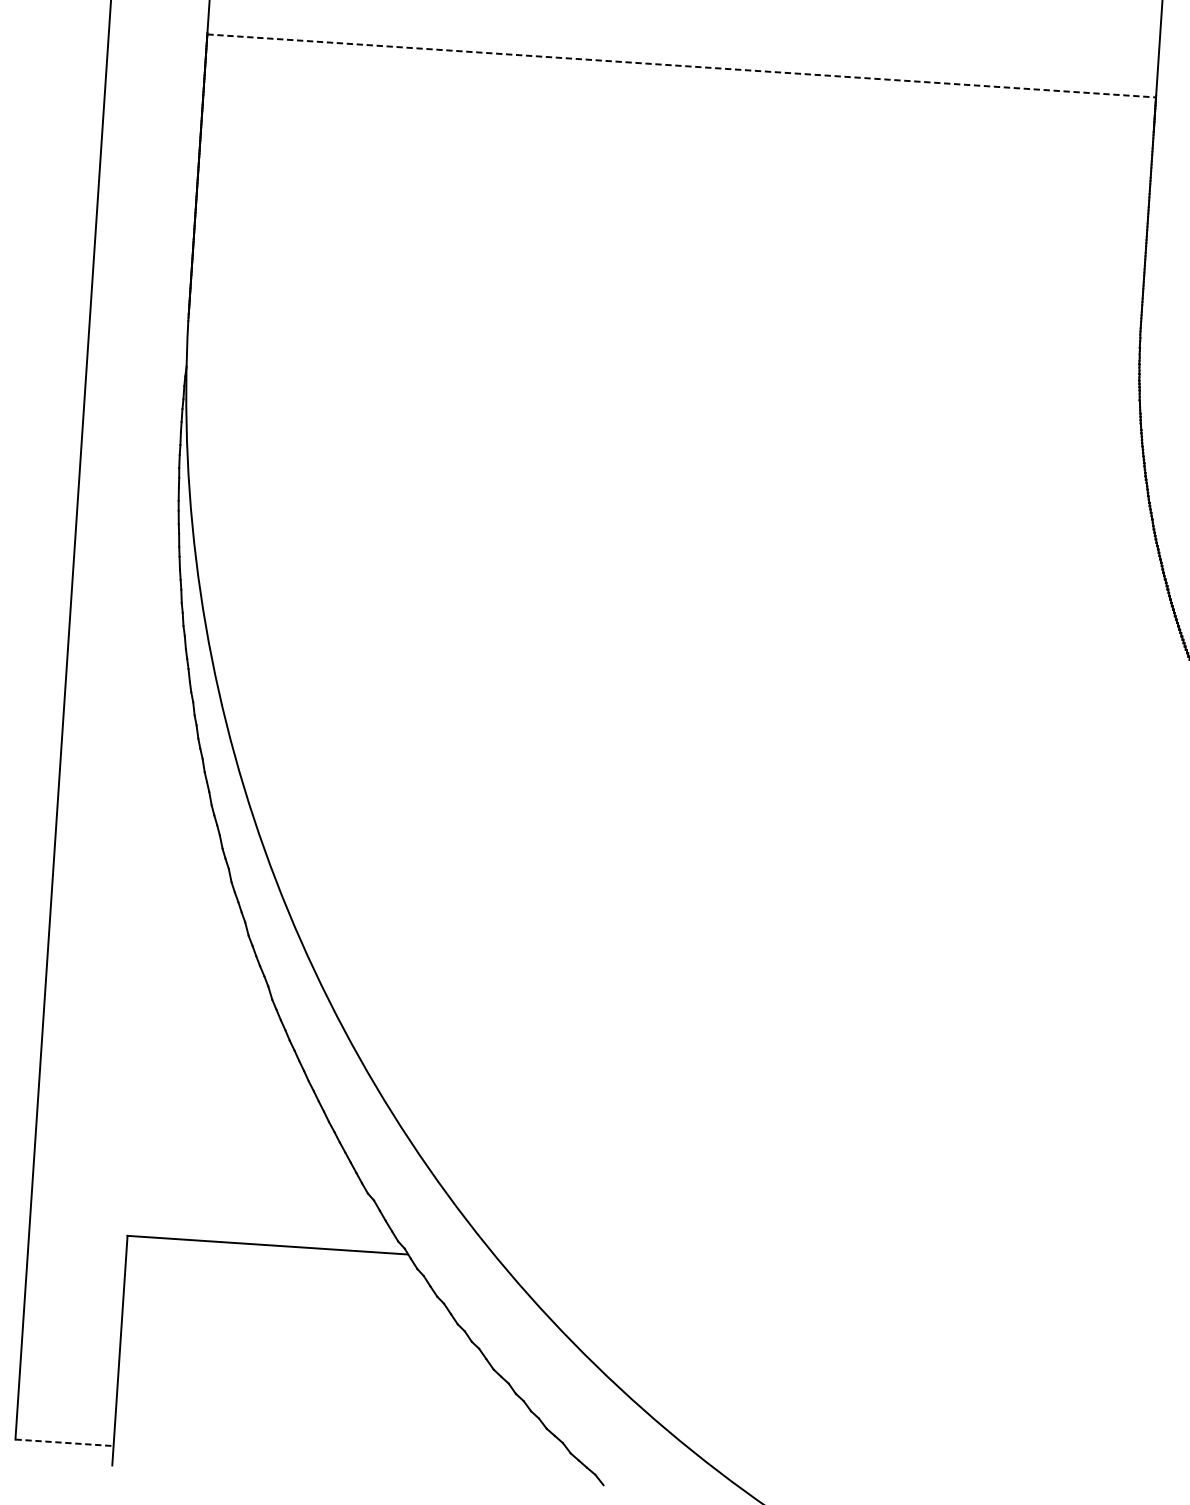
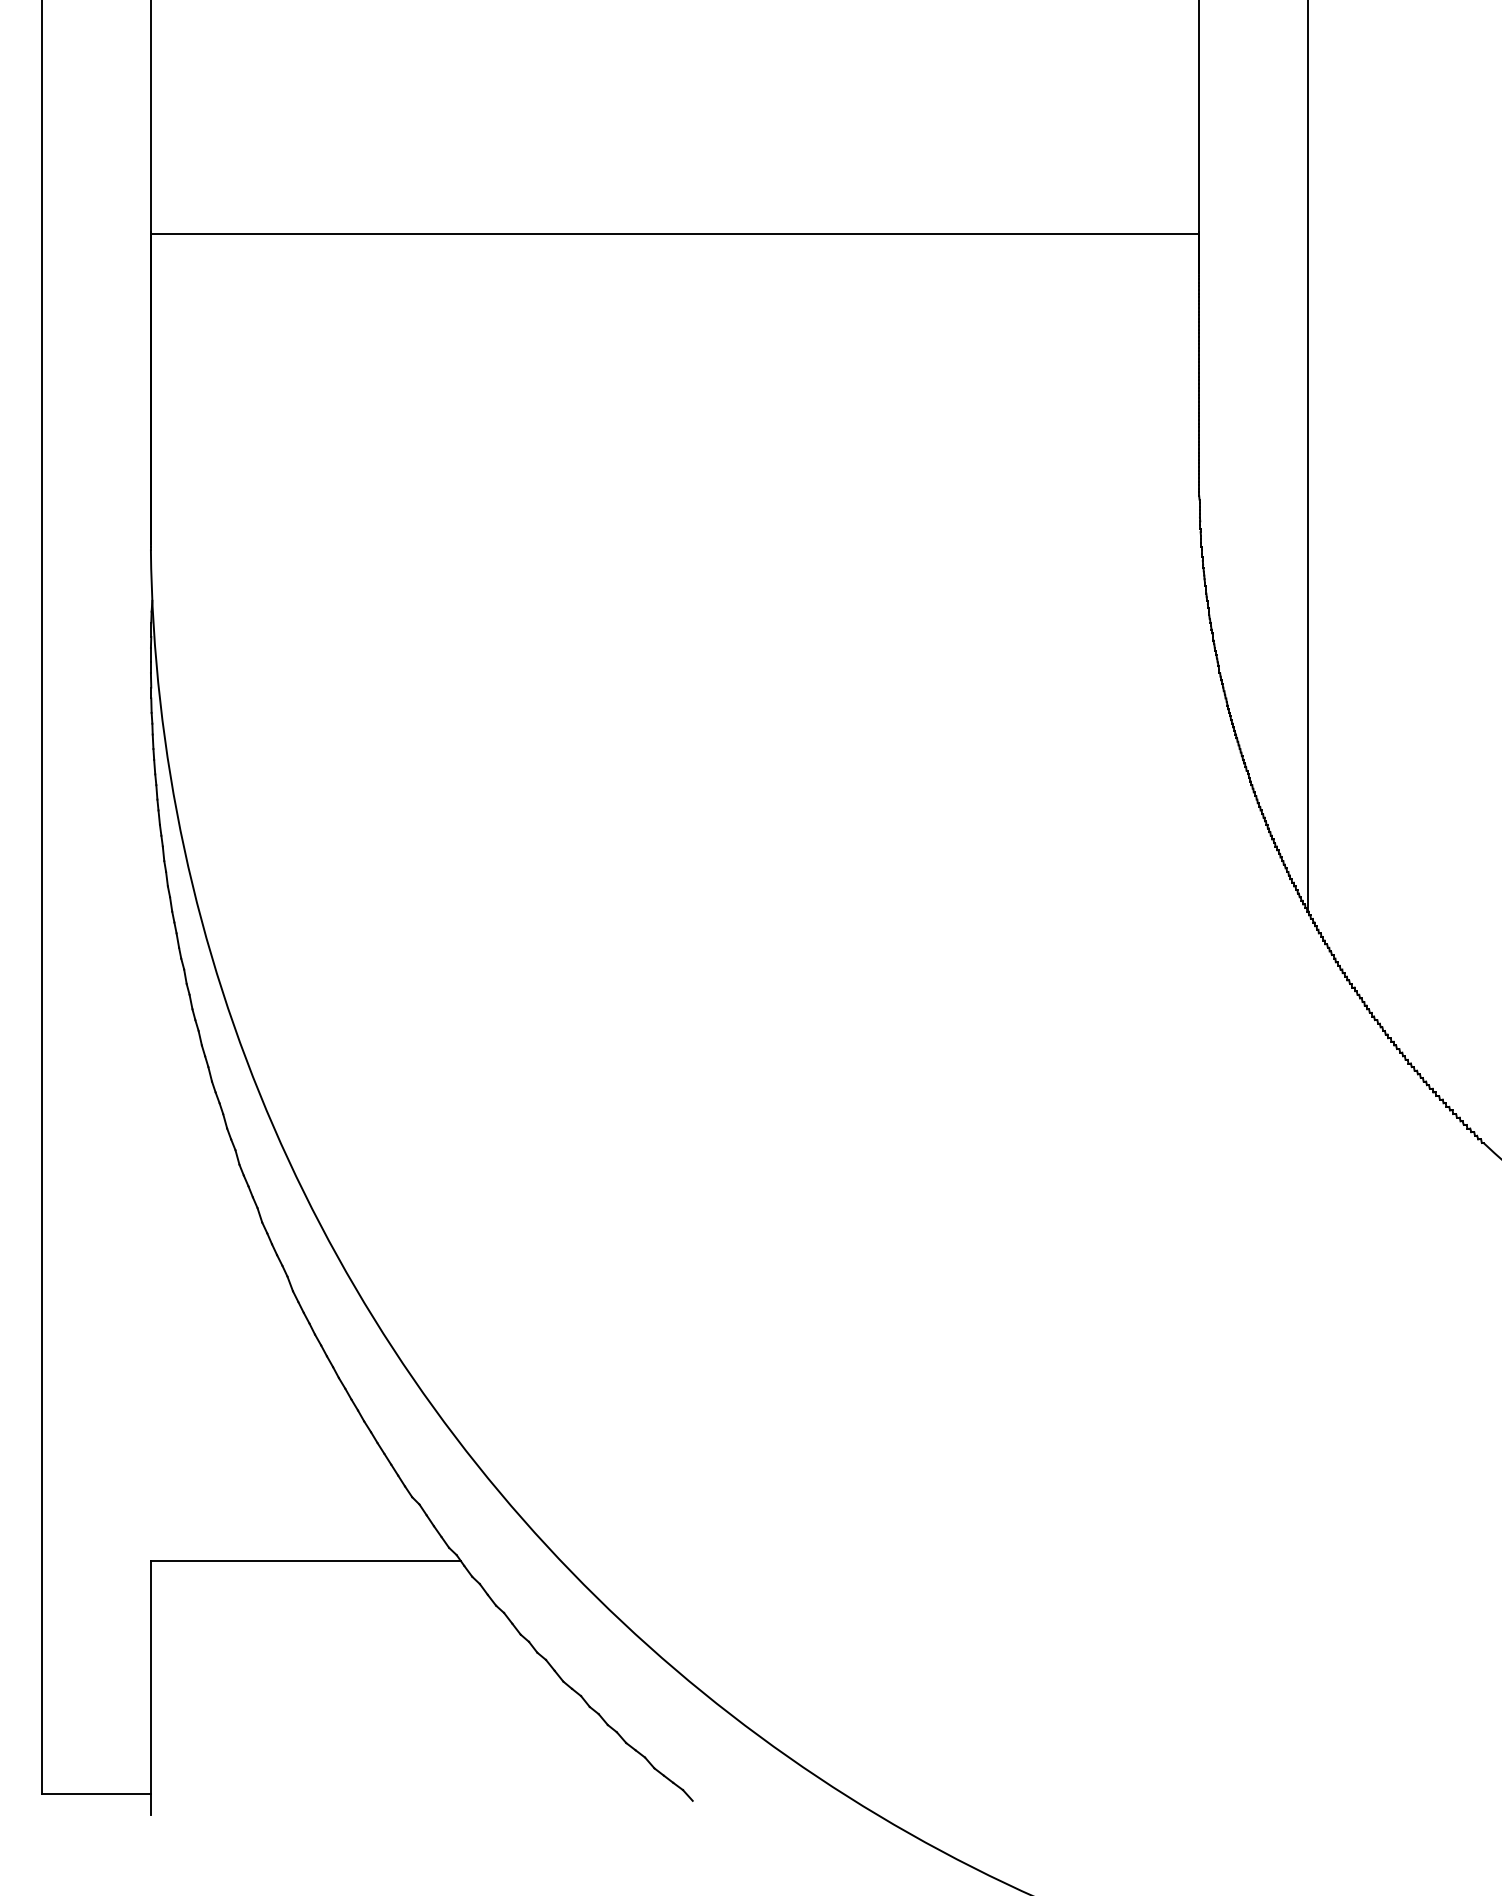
line: (682, 65) -> (675, 233), dashed -> solid
line: (65, 1442) -> (97, 1793), dashed -> solid

